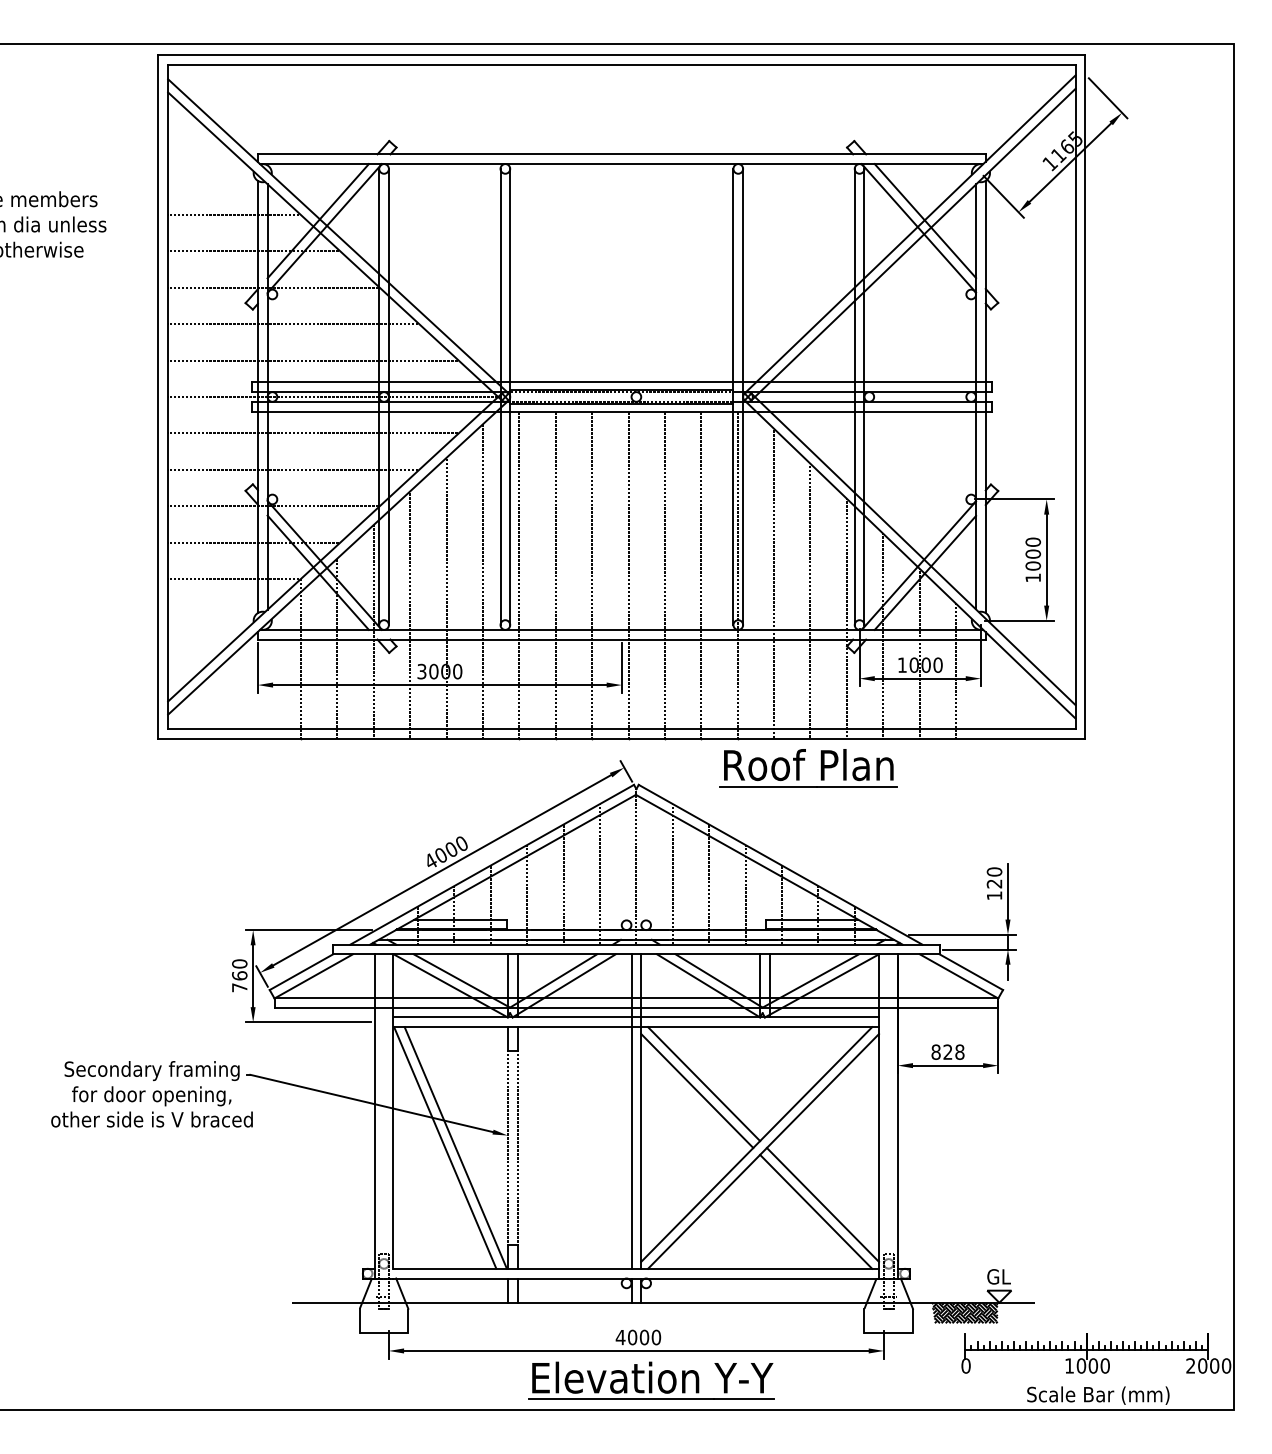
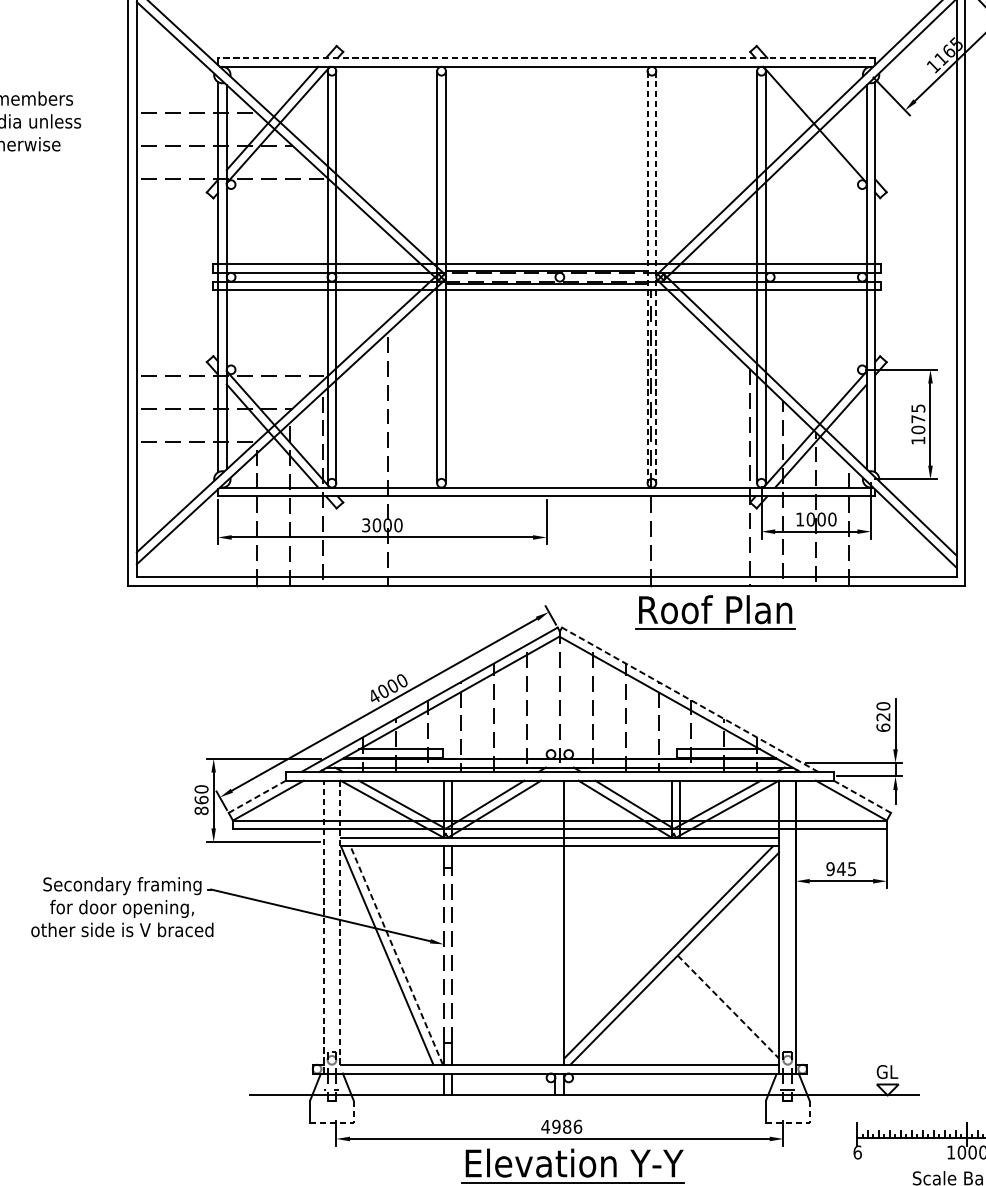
line: (621, 154) -> (546, 58), solid -> dashed
line: (925, 221) -> (821, 118), removed
line: (293, 324) -> (250, 211), removed
line: (313, 360) -> (268, 244), removed
line: (333, 396) -> (286, 276), removed
line: (733, 397) -> (647, 277), solid -> dashed
line: (743, 397) -> (656, 277), solid -> dashed
line: (313, 433) -> (268, 310), removed
line: (293, 469) -> (250, 342), removed
text: (1033, 547) -> (918, 413), 1000 -> 1075
line: (519, 575) -> (454, 438), removed
line: (555, 575) -> (486, 438), removed
line: (592, 575) -> (520, 438), removed
line: (628, 575) -> (552, 438), removed
line: (664, 575) -> (585, 438), removed
line: (701, 575) -> (618, 438), removed
line: (482, 581) -> (420, 443), removed
line: (774, 583) -> (684, 445), removed
line: (810, 601) -> (717, 461), removed
line: (410, 615) -> (355, 474), removed
line: (780, 864) -> (690, 699), solid -> dashed
text: (994, 895) -> (883, 727), 120 -> 620
line: (301, 971) -> (257, 796), solid -> dashed
line: (970, 971) -> (861, 796), solid -> dashed
text: (239, 987) -> (201, 810), 760 -> 860
text: (947, 1051) -> (840, 868), 828 -> 945
line: (704, 1084) -> (621, 898), removed
line: (697, 1090) -> (615, 903), removed
line: (393, 1111) -> (340, 922), solid -> dashed
line: (631, 1111) -> (555, 922), removed
line: (374, 1115) -> (323, 926), solid -> dashed
line: (455, 1147) -> (396, 955), solid -> dashed
line: (822, 1204) -> (727, 1006), solid -> dashed
line: (816, 1211) -> (722, 1012), removed
hatch: (964, 1313) -> (856, 1105), removed
line: (397, 1333) -> (344, 1123), solid -> dashed
line: (902, 1333) -> (800, 1123), solid -> dashed
text: (644, 1337) -> (567, 1126), 4000 -> 4986
text: (965, 1365) -> (857, 1152), 0 -> 6

